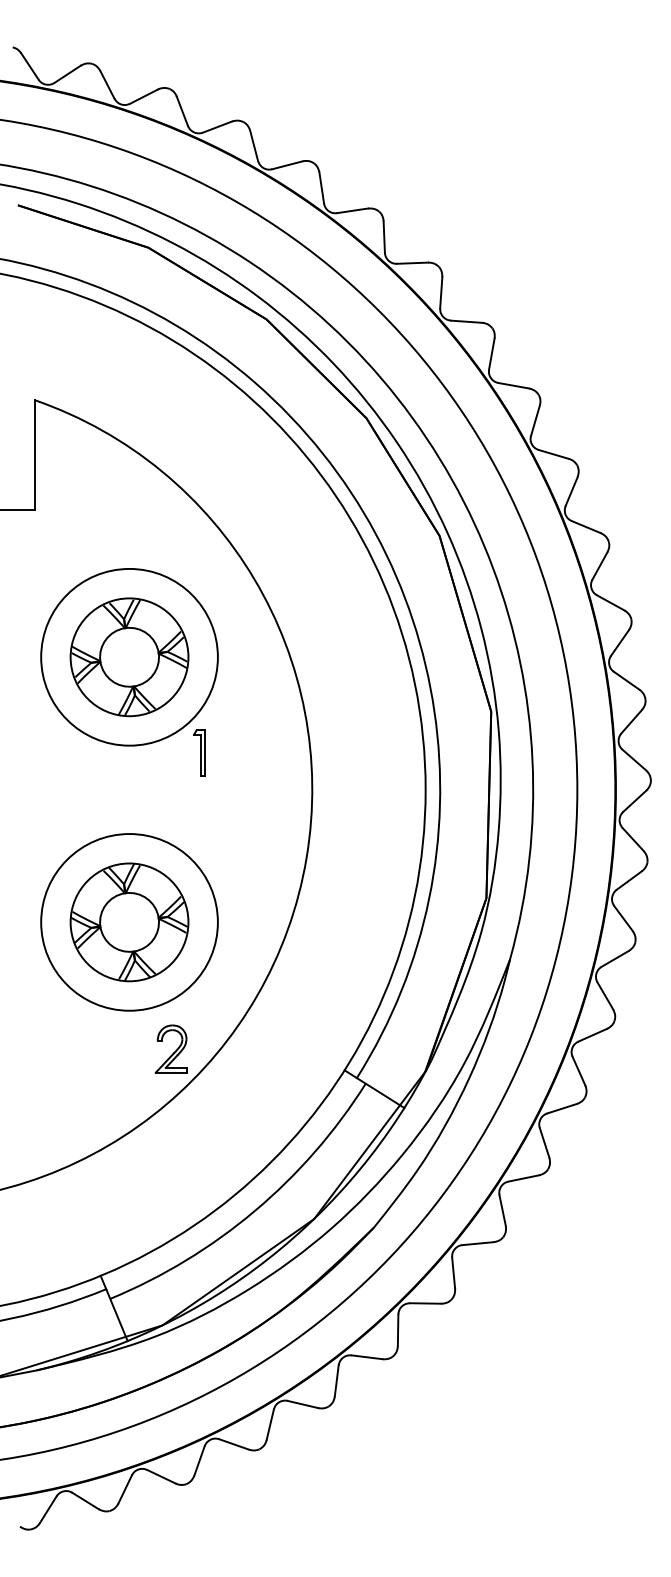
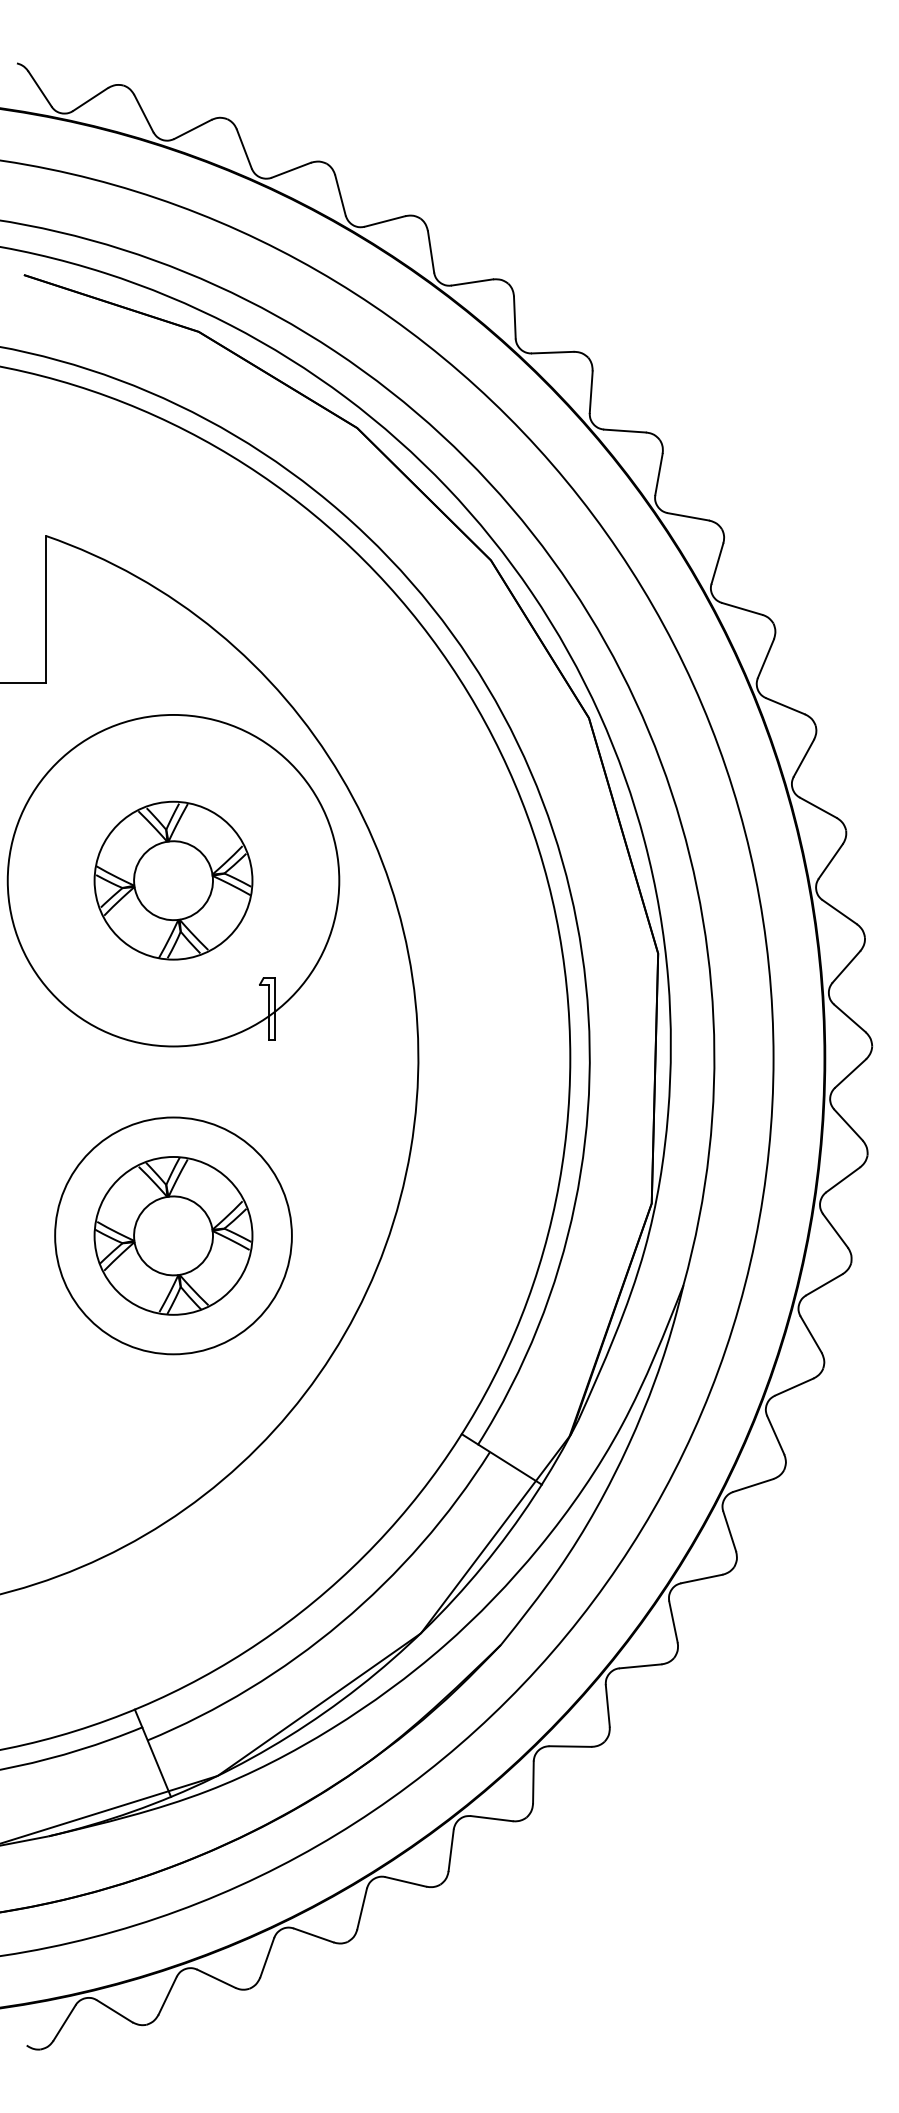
circle: (129, 657) -> (173, 880), size x1.4
part: (171, 1048) -> (229, 1405), removed

